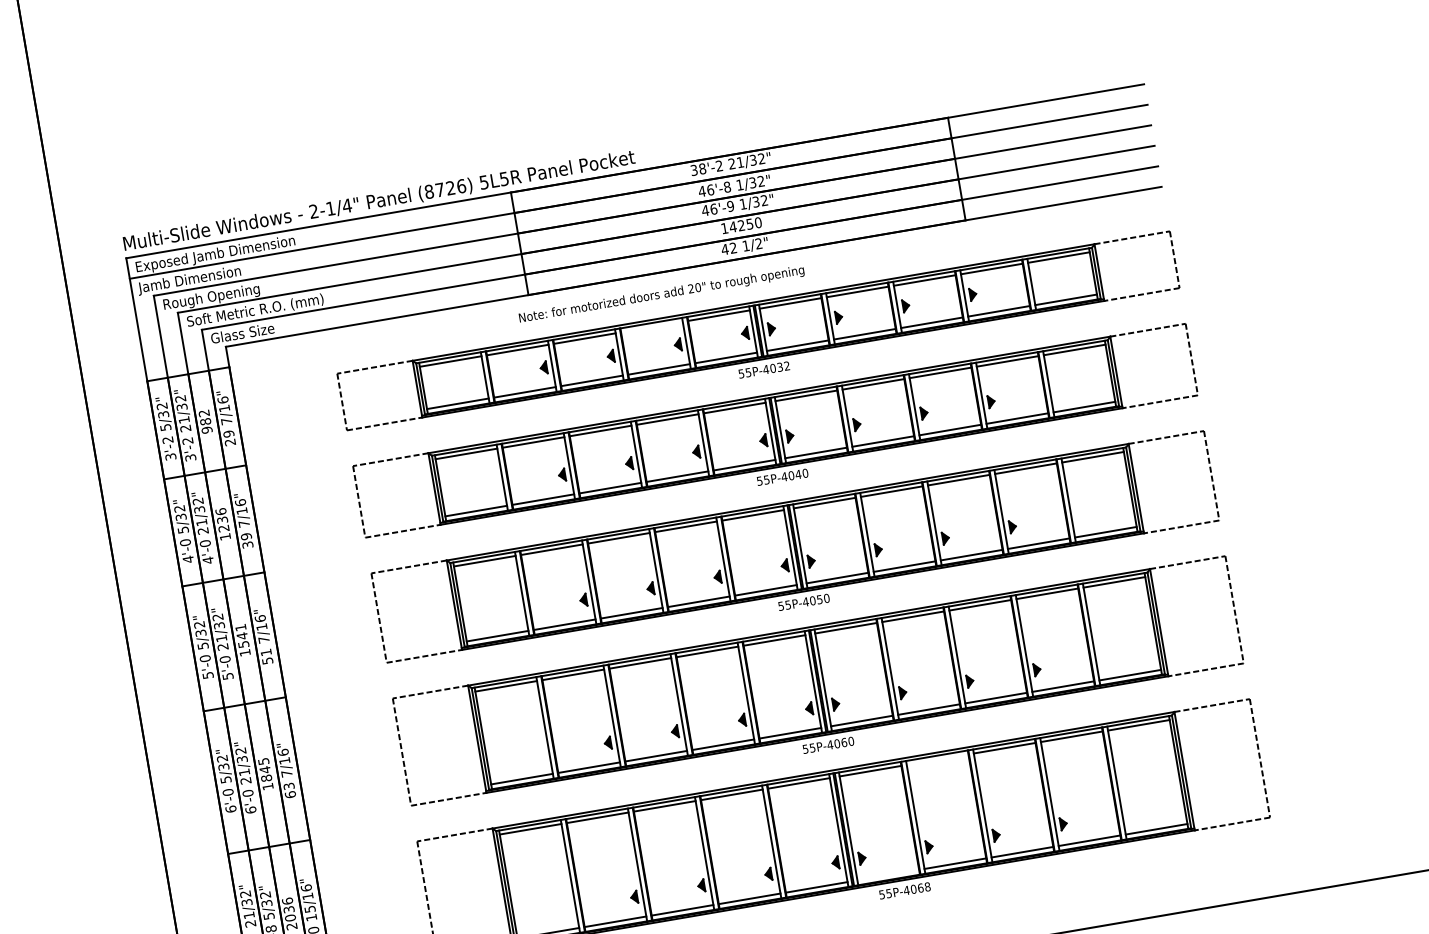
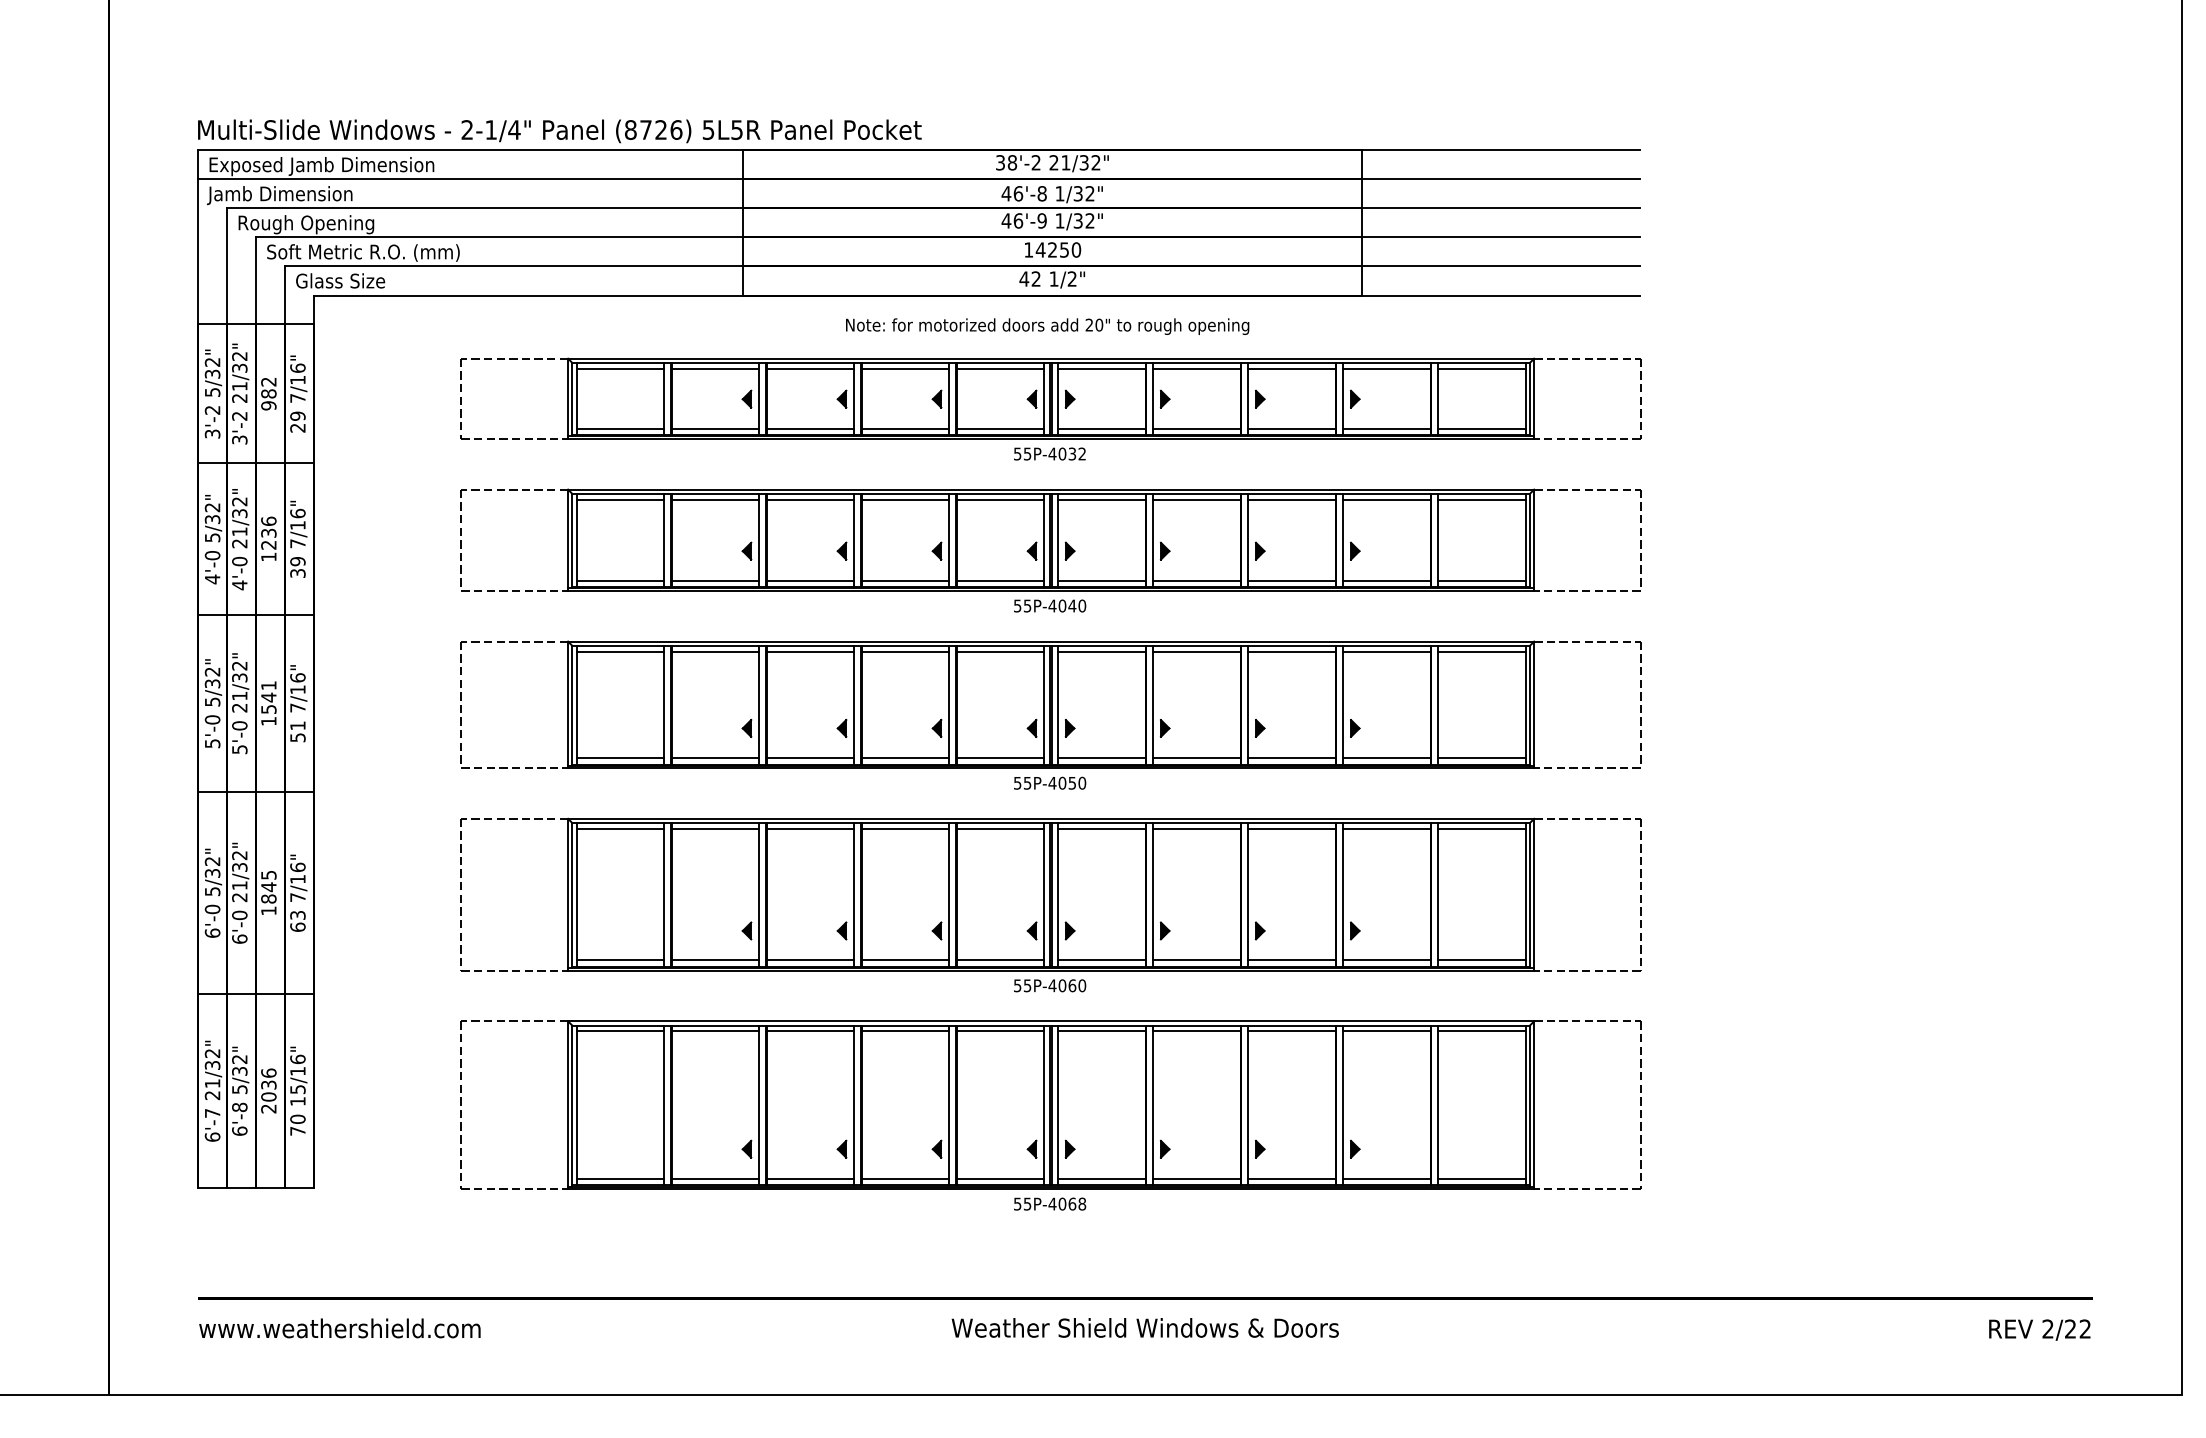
text: (661, 294) -> (1047, 326), moved
line: (651, 327) -> (905, 368), added
line: (937, 759) -> (1196, 1031), added
line: (888, 875) -> (1101, 1178), added
text: (905, 890) -> (1050, 1203), moved

